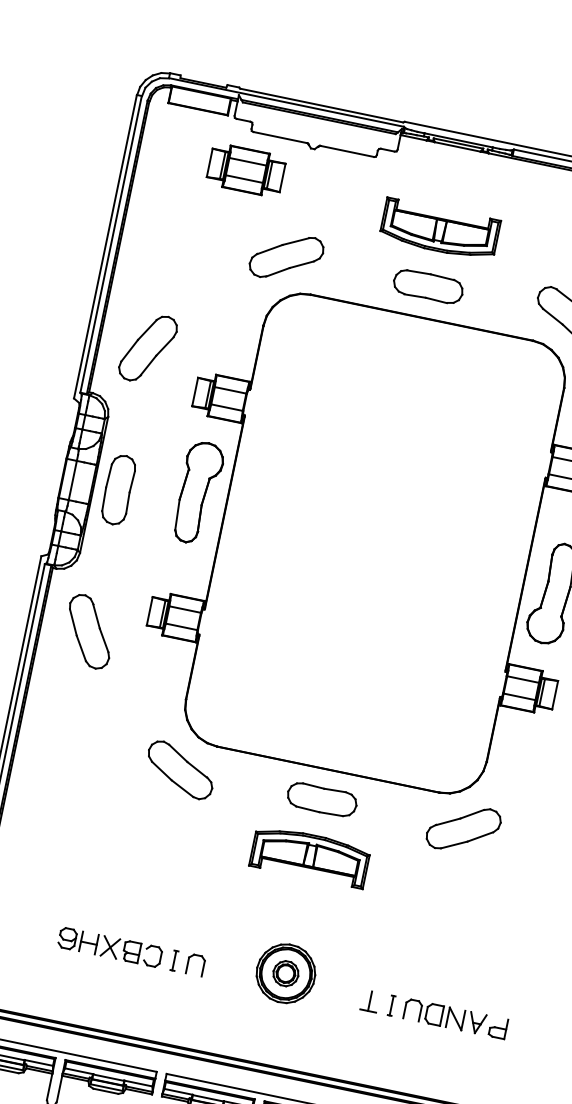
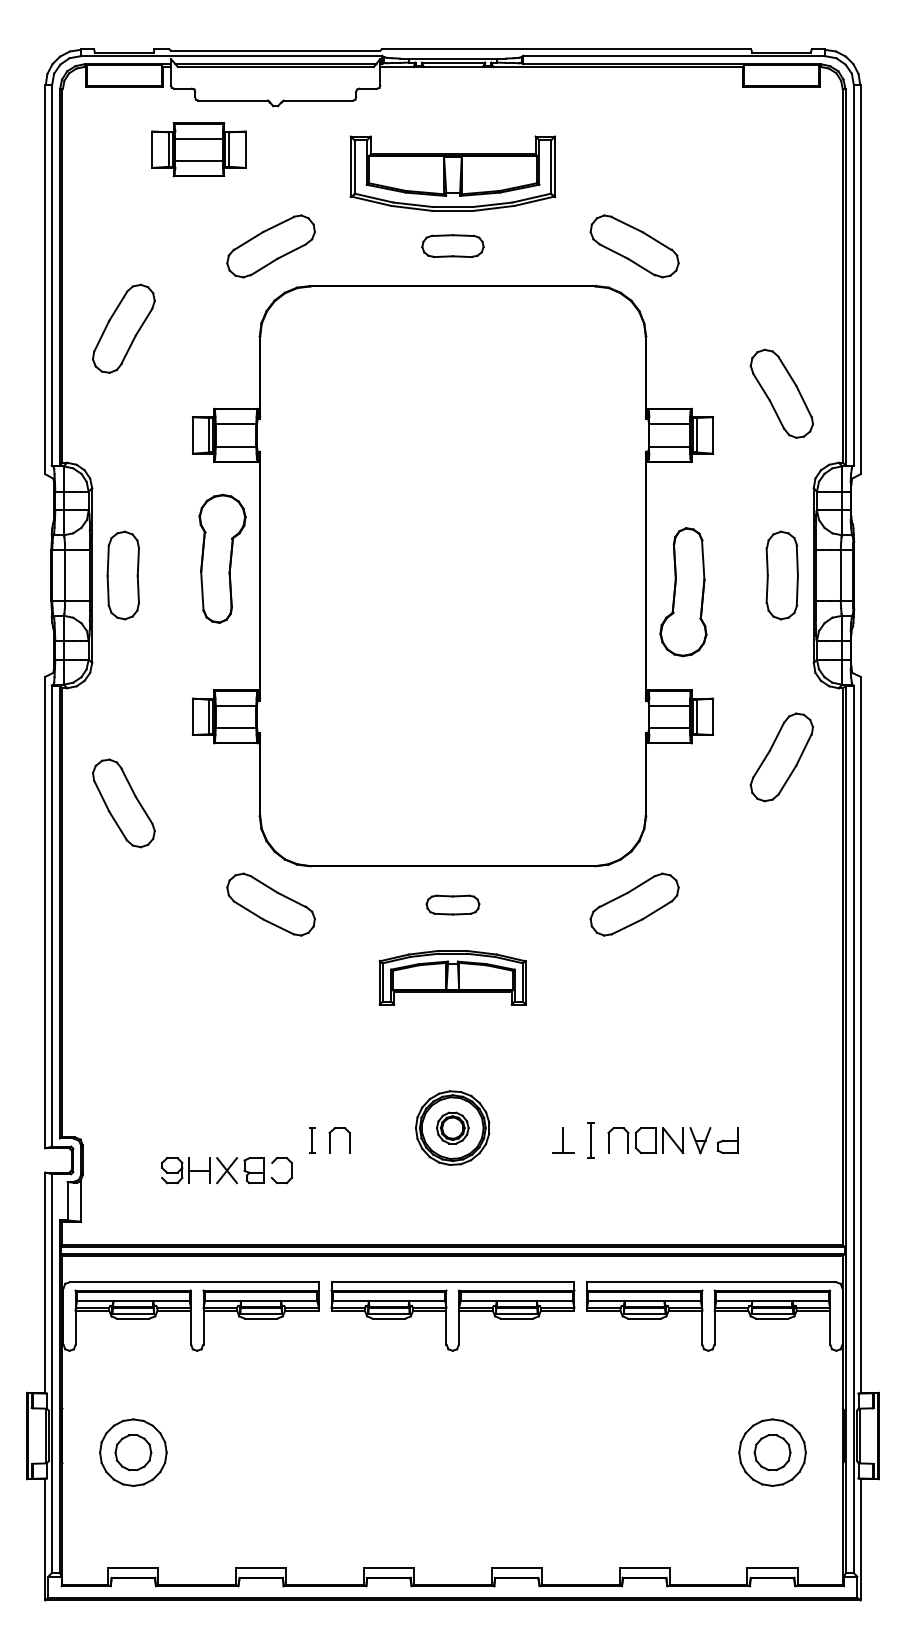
part: (439, 229) -> (452, 172), size x1.4
part: (428, 285) -> (452, 245), size x0.7
part: (147, 348) -> (123, 328), moved
part: (89, 631) -> (123, 803), moved
part: (321, 799) -> (452, 904), size x0.6
part: (109, 947) -> (226, 1170), moved
part: (391, 1005) -> (590, 1140), size x1.4

